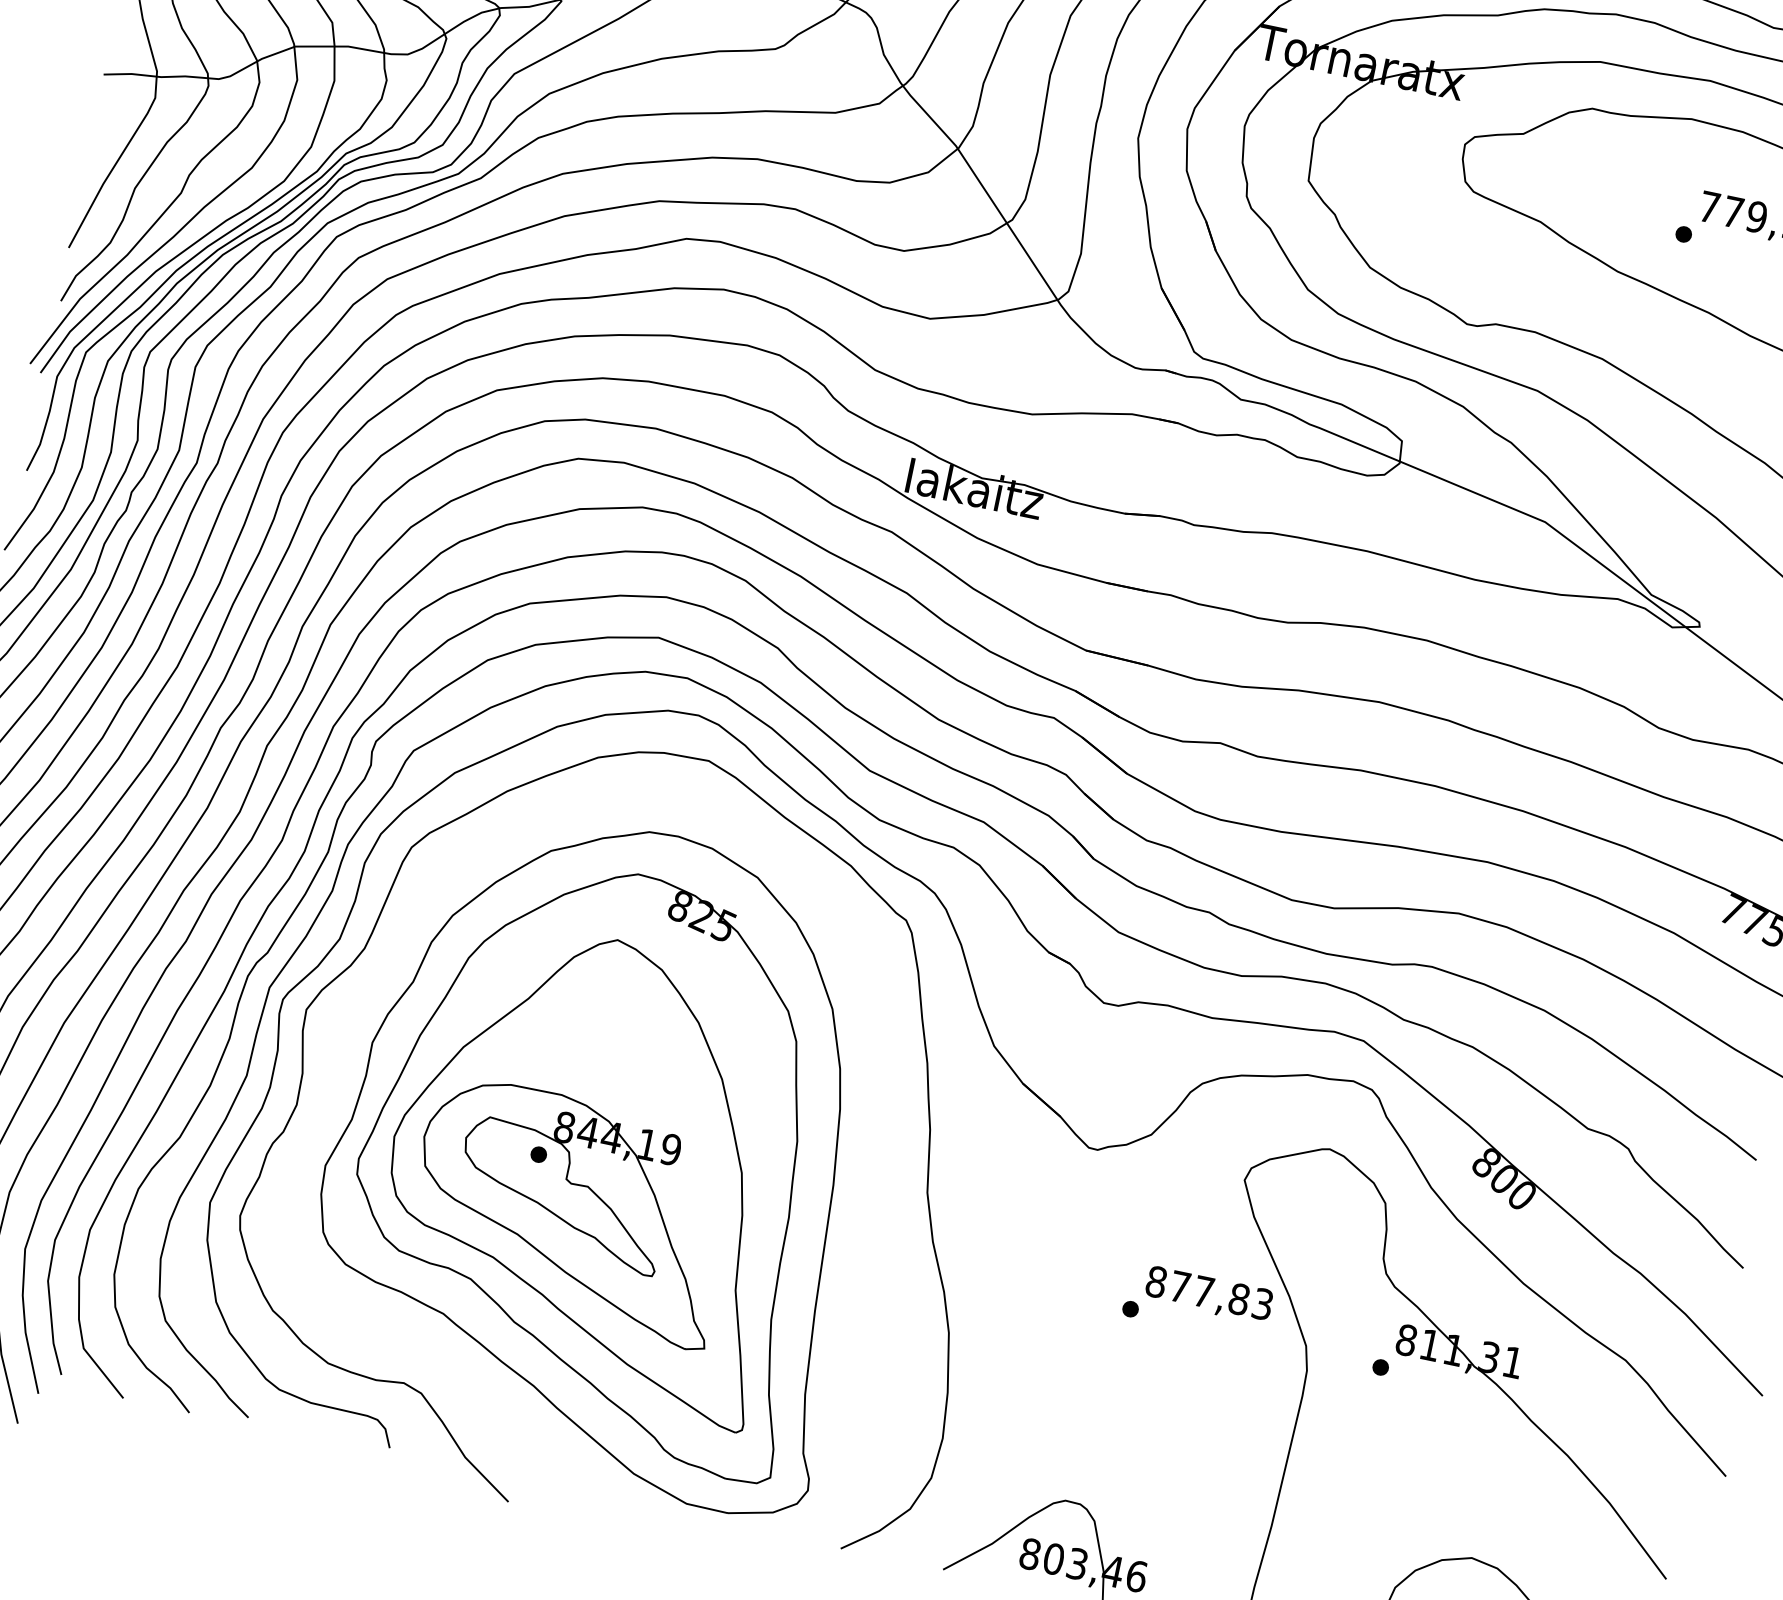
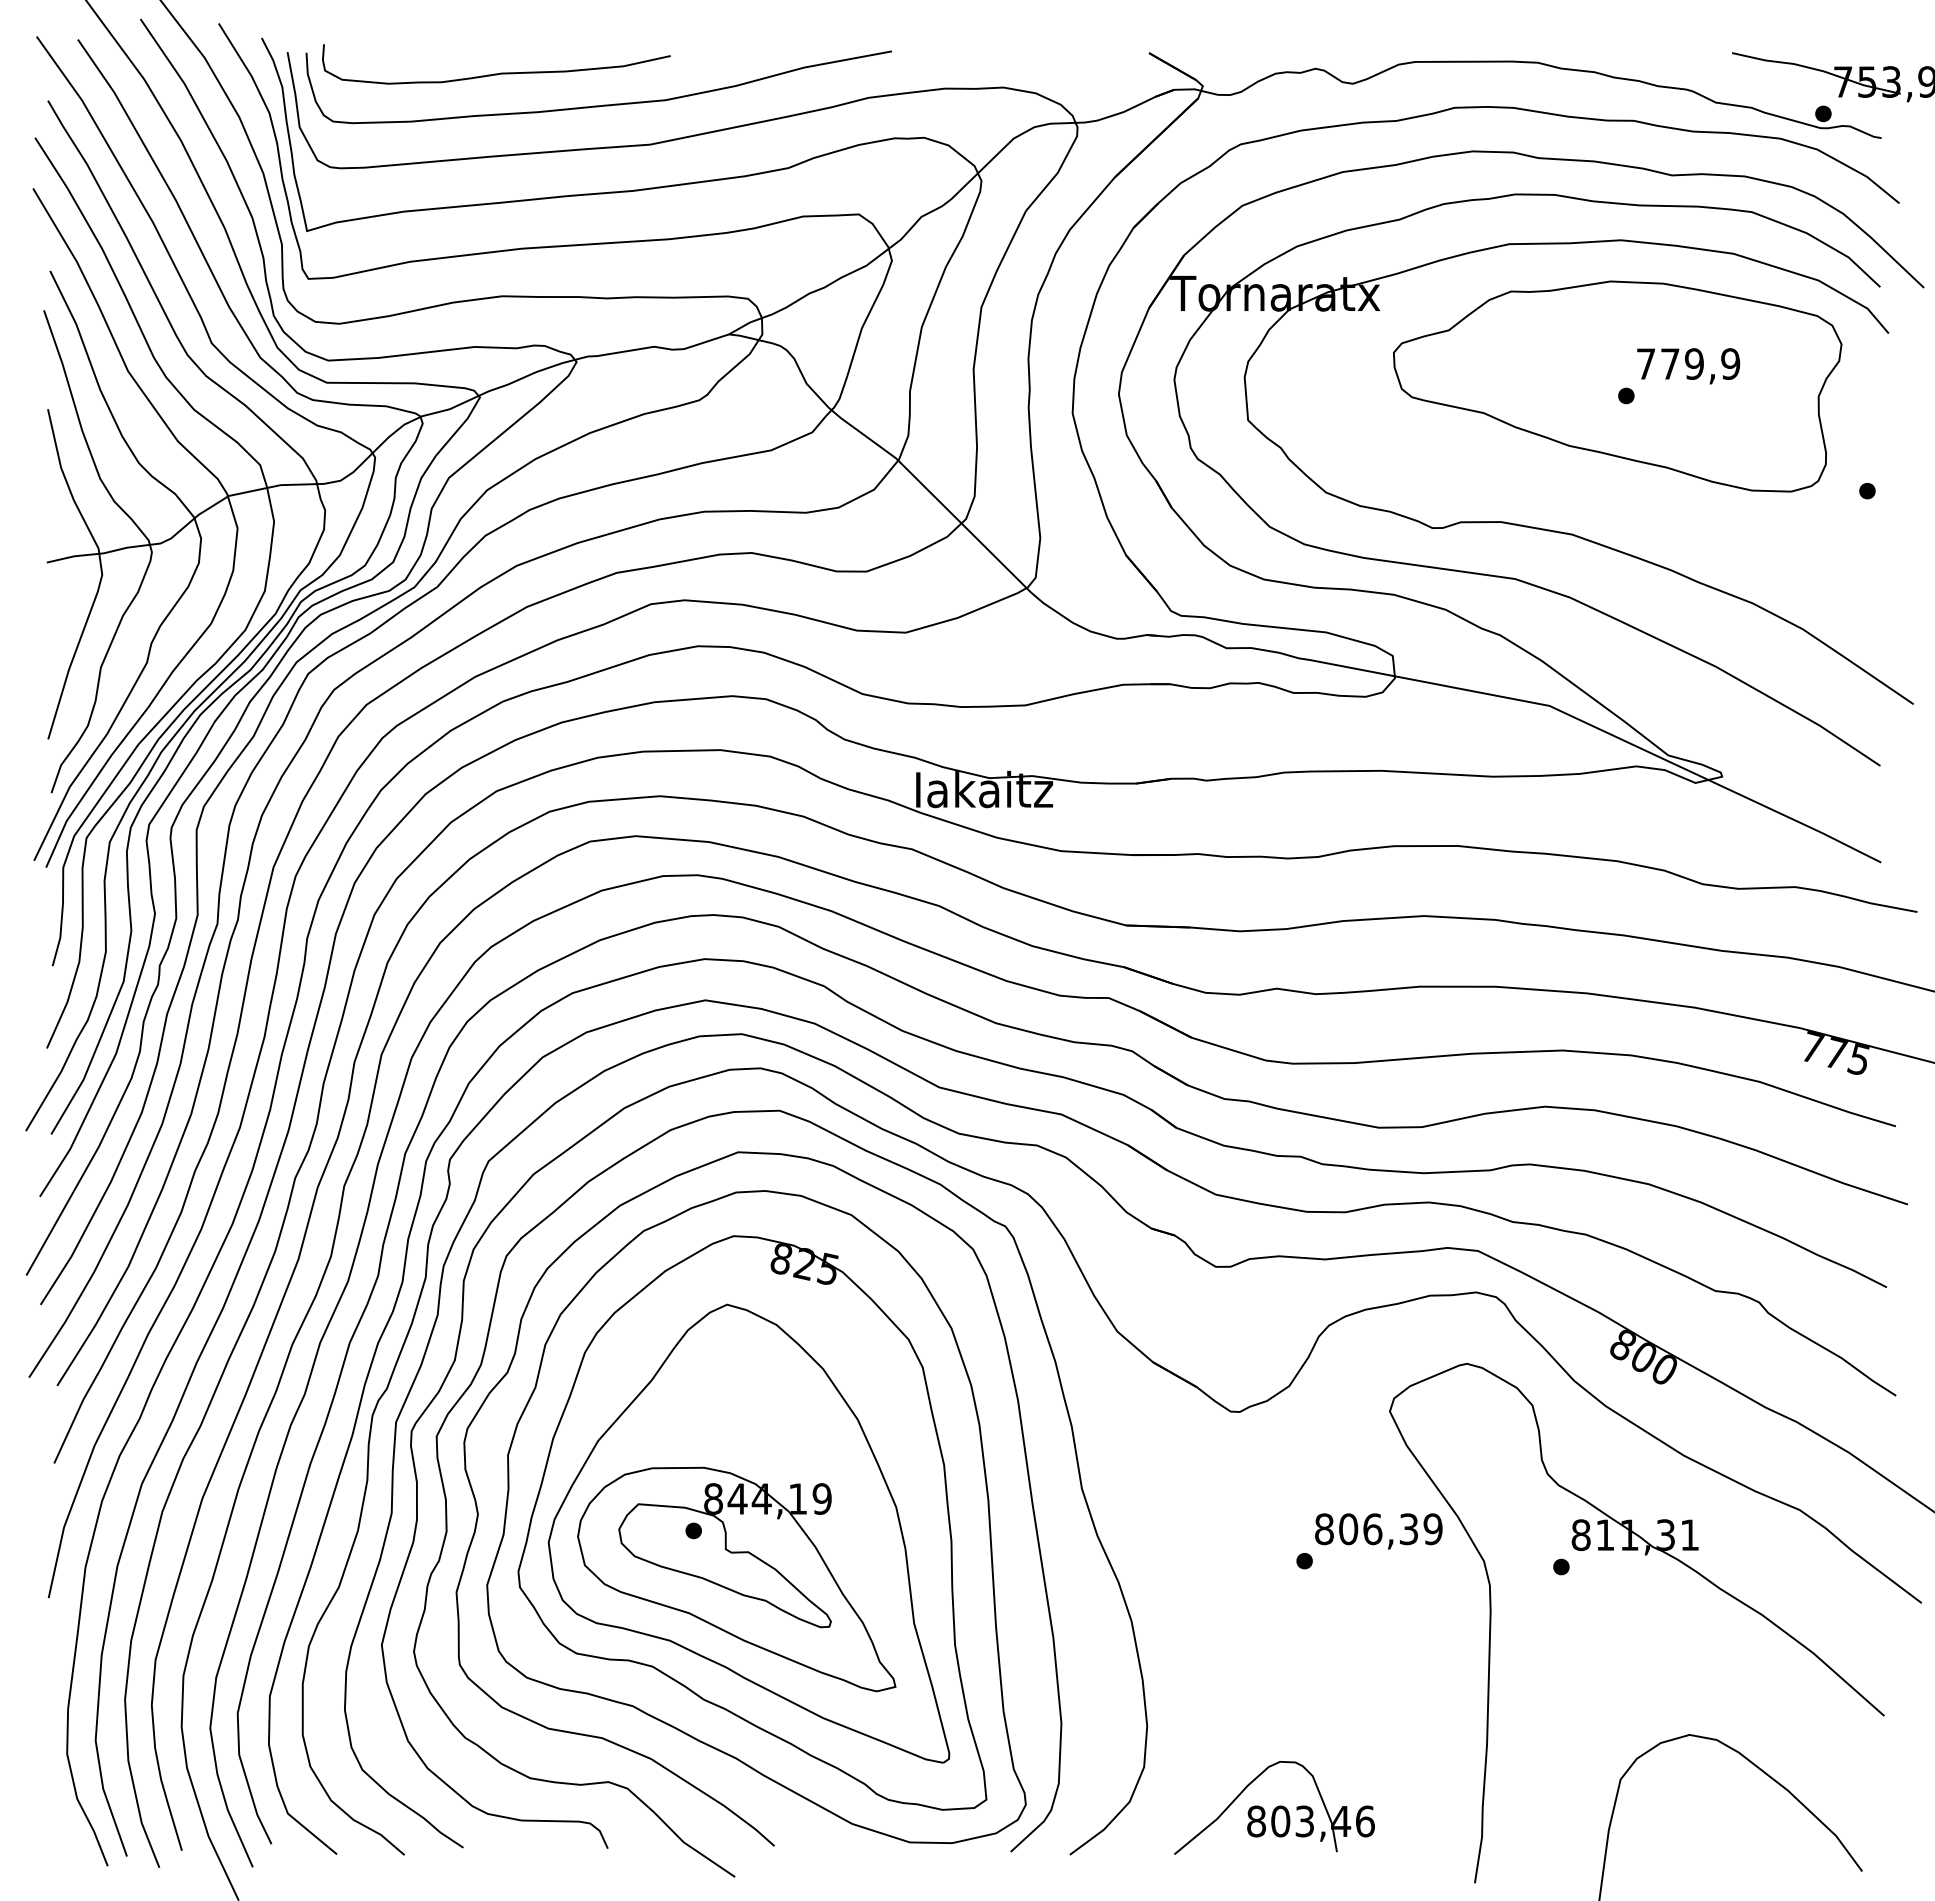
curve: (877, 1155) -> (1025, 1462), added
text: (1221, 1295) -> (1390, 1529), 877,83 -> 806,39

